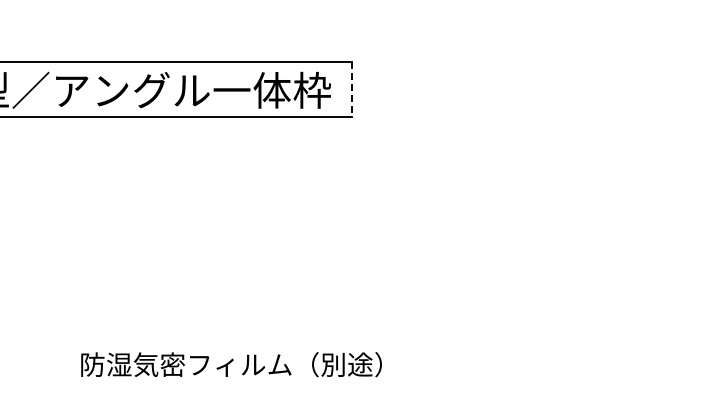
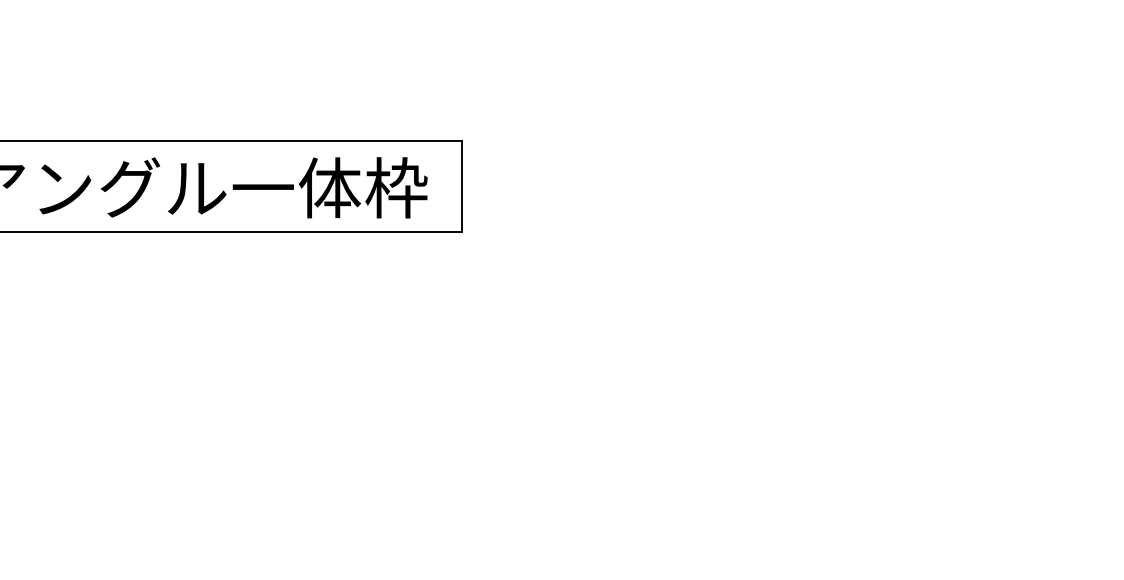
line: (351, 89) -> (461, 186), dashed -> solid

